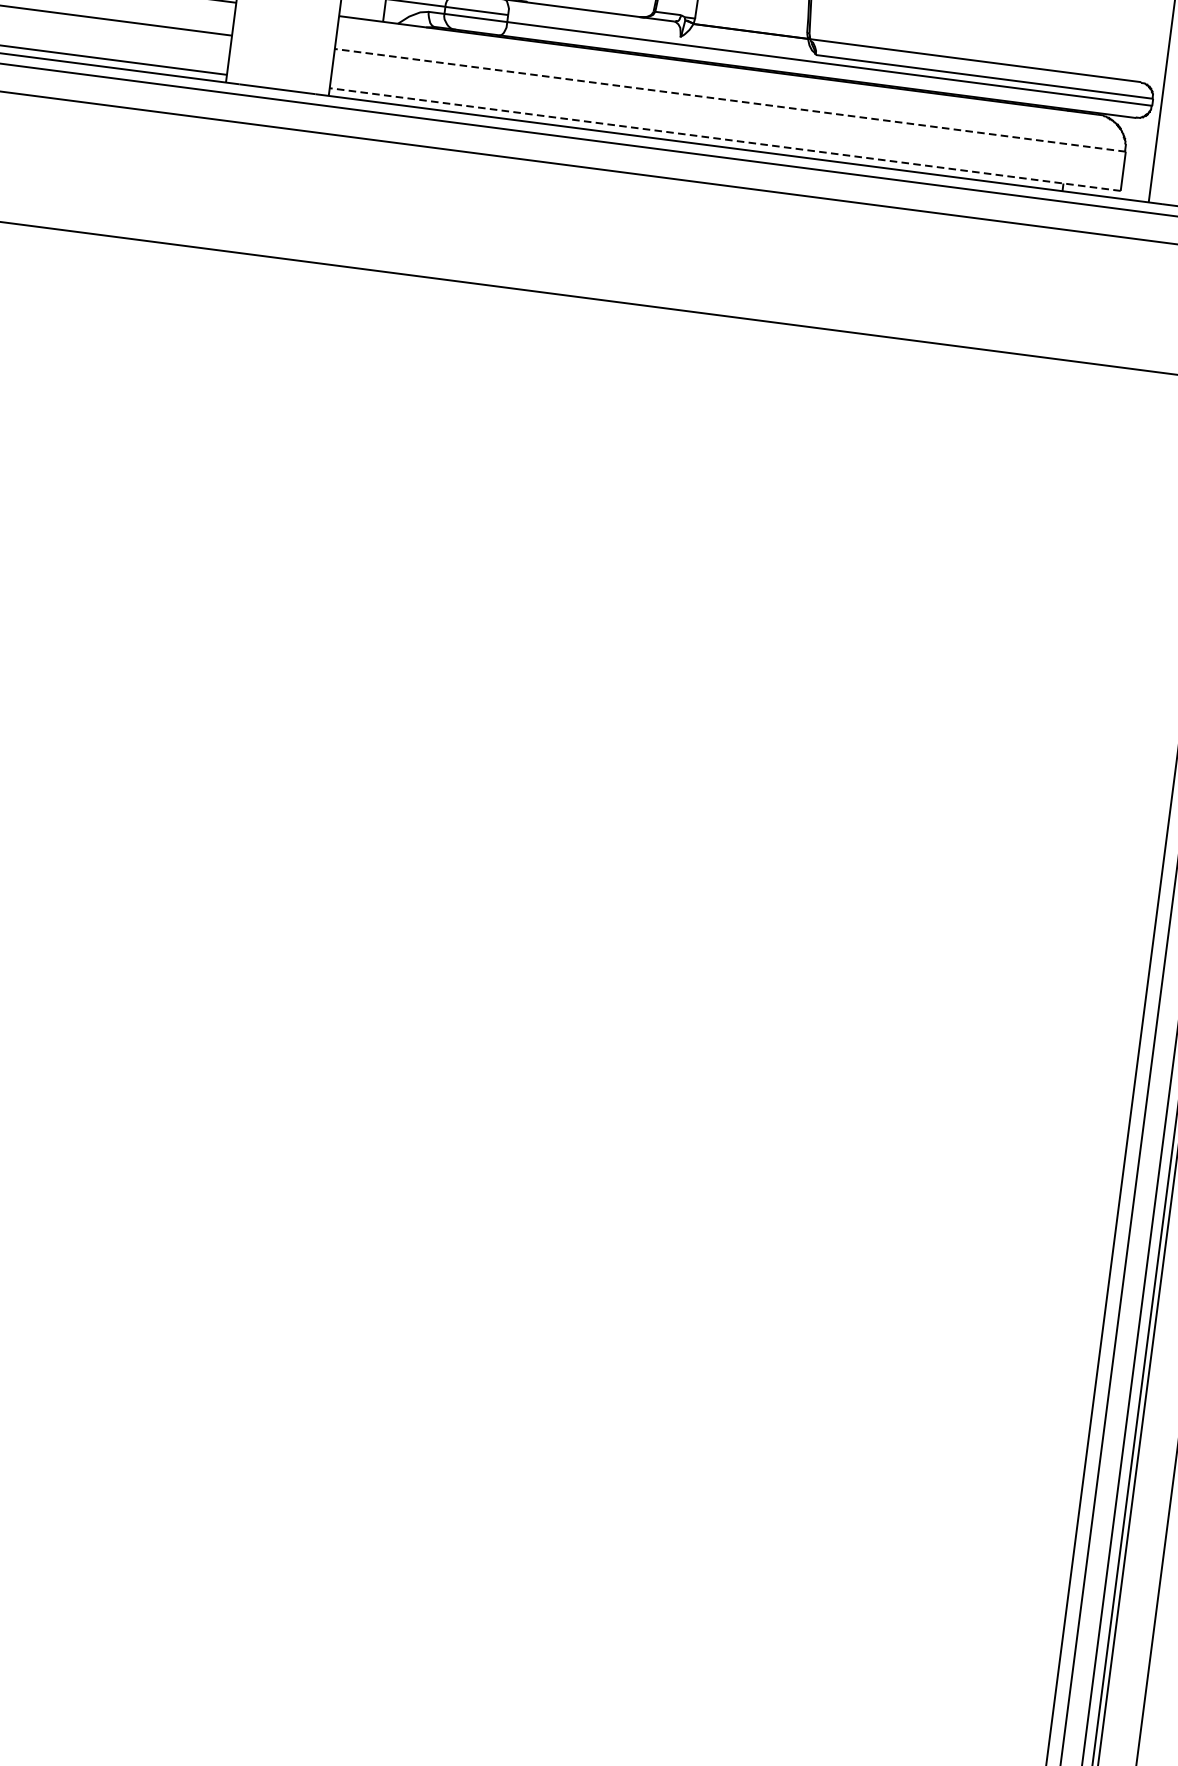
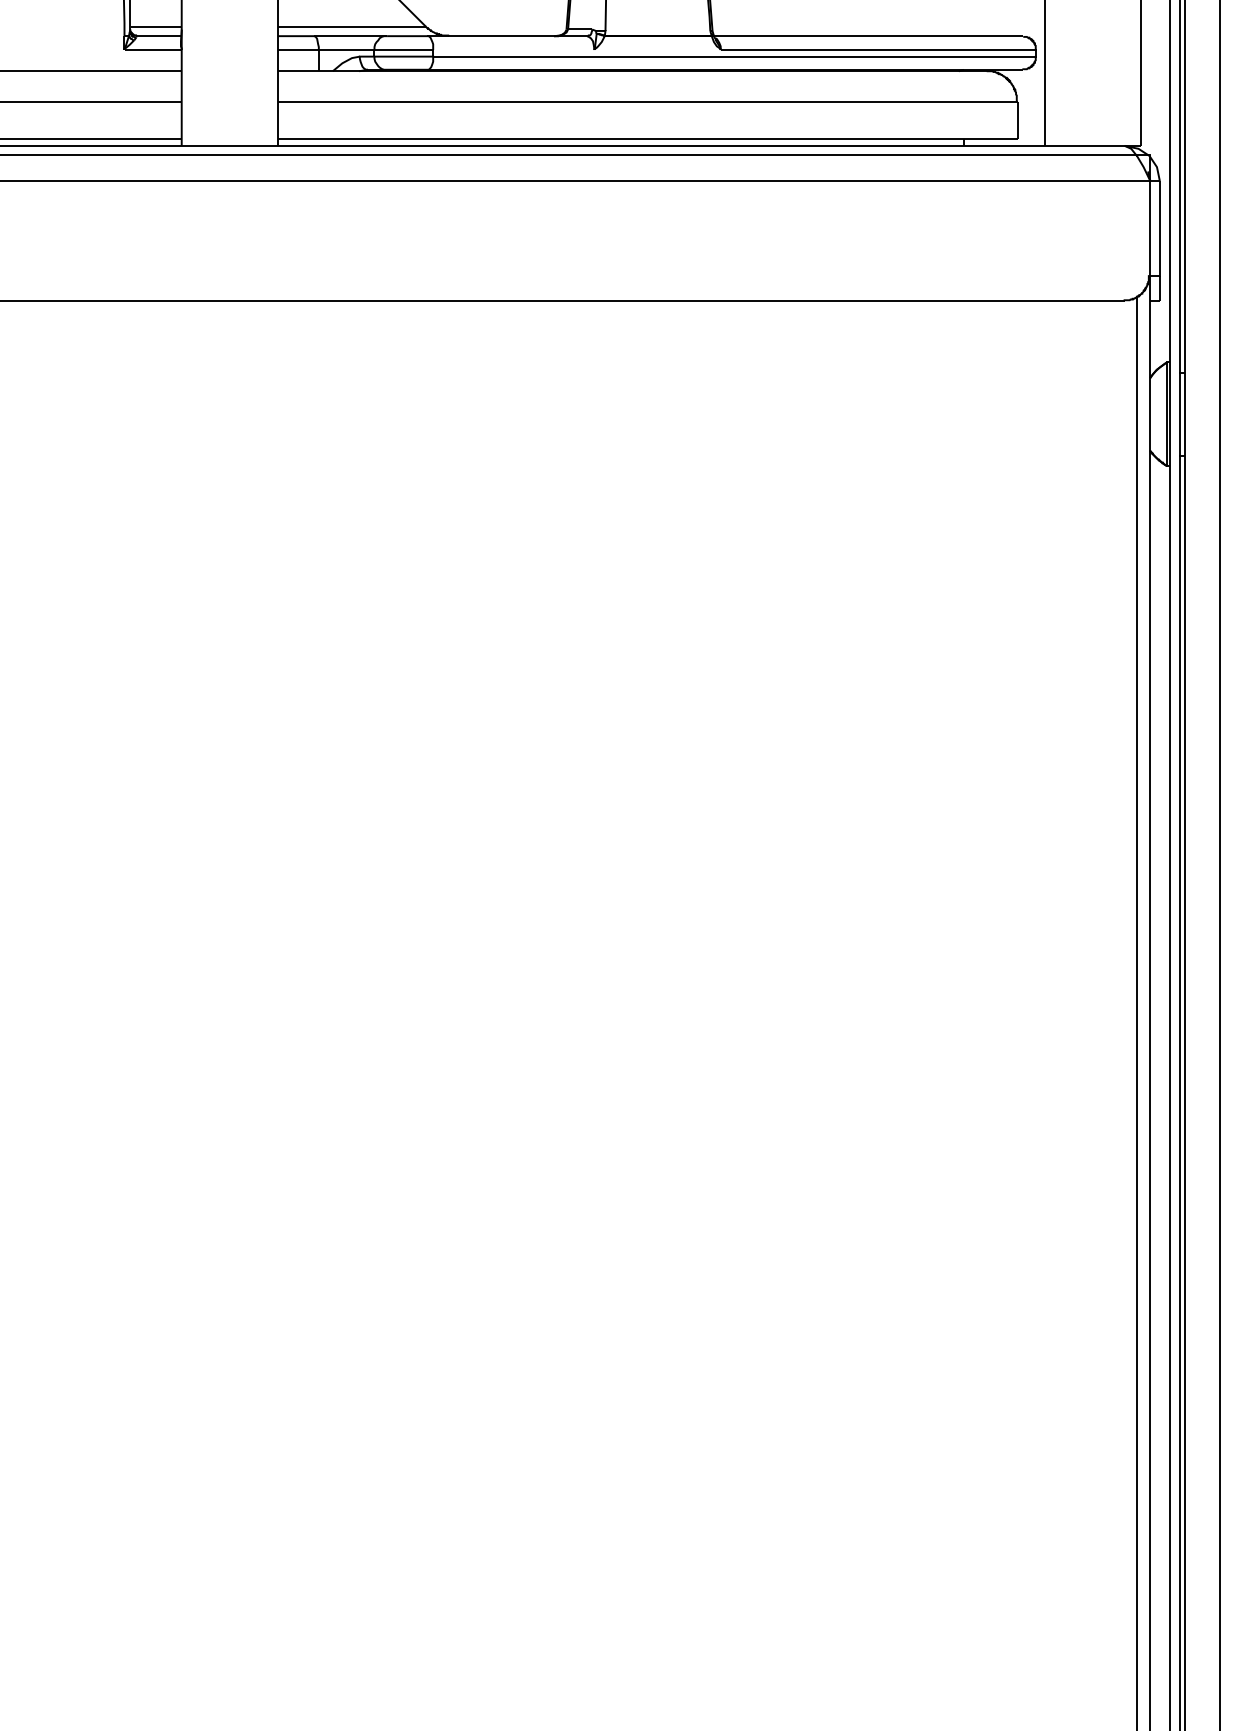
line: (730, 99) -> (647, 101), dashed -> solid
line: (725, 139) -> (647, 138), dashed -> solid

